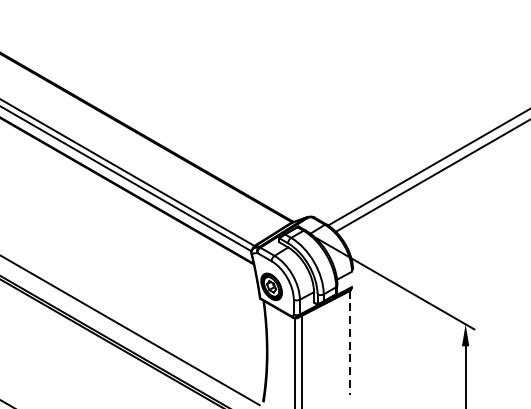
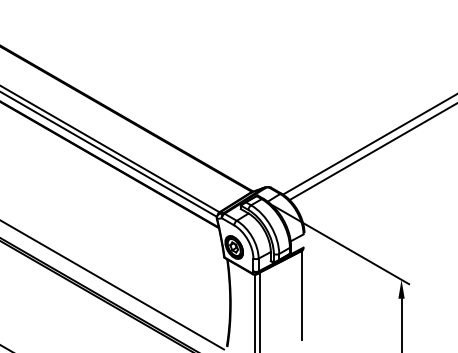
line: (350, 342) -> (302, 295), dashed -> solid

